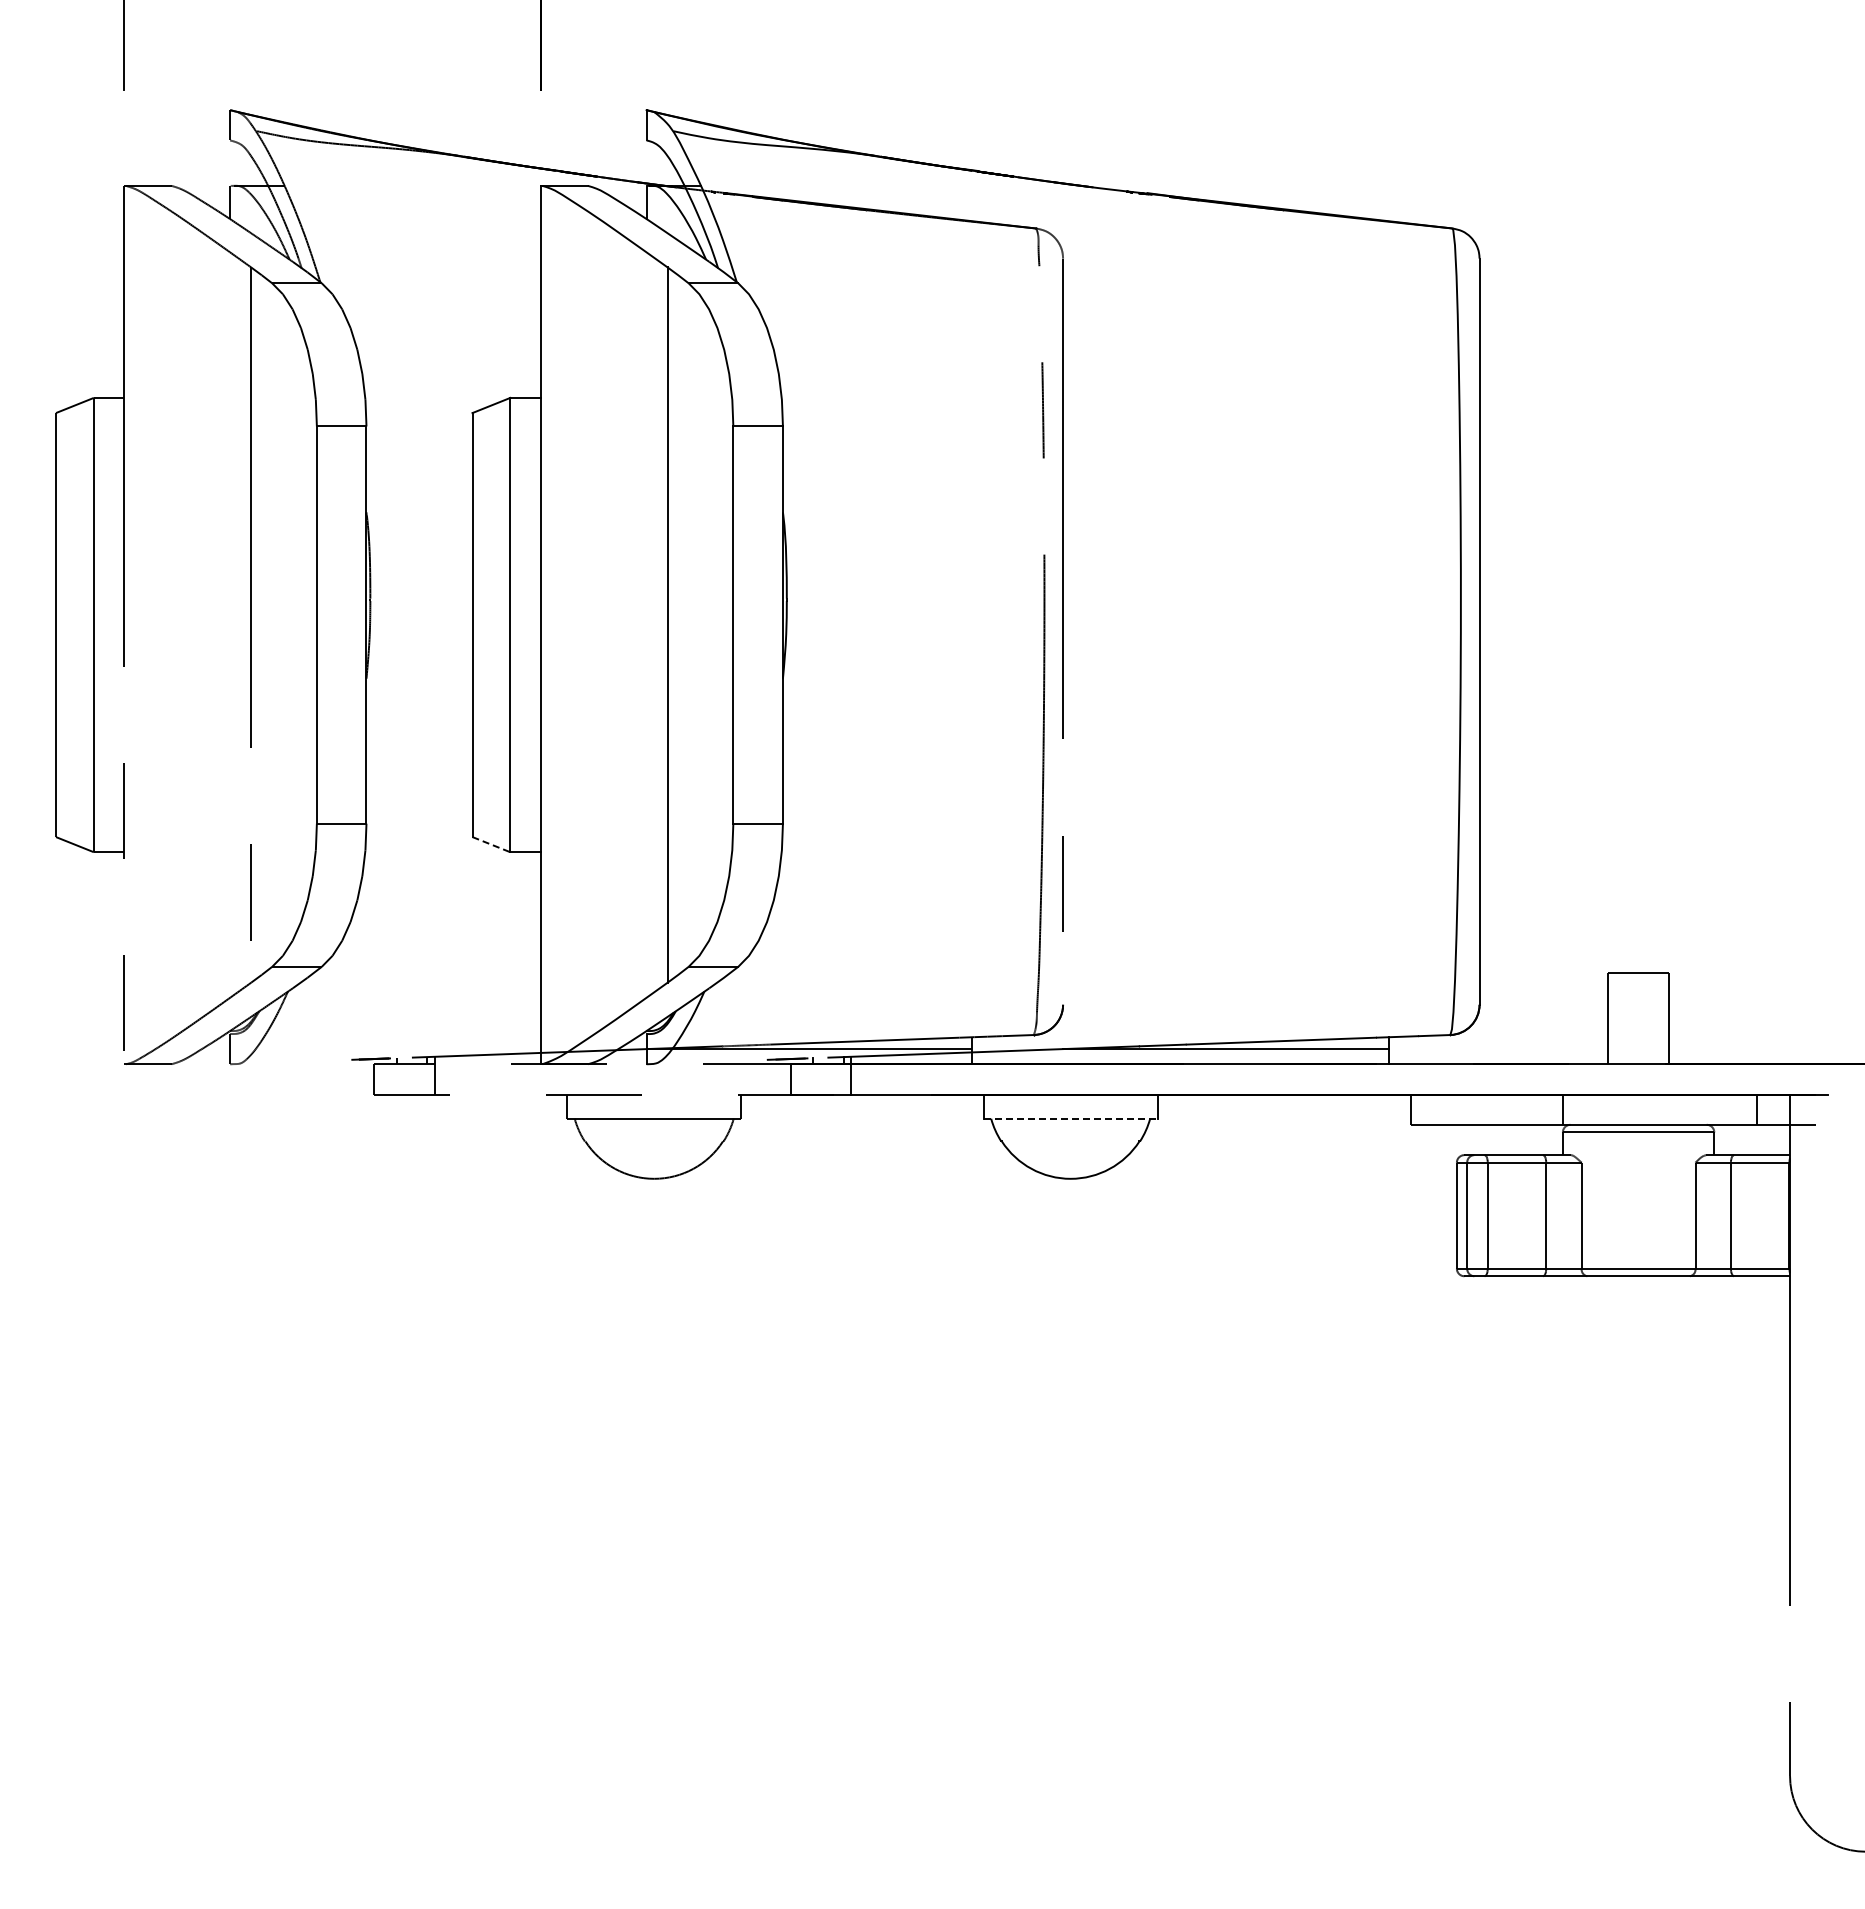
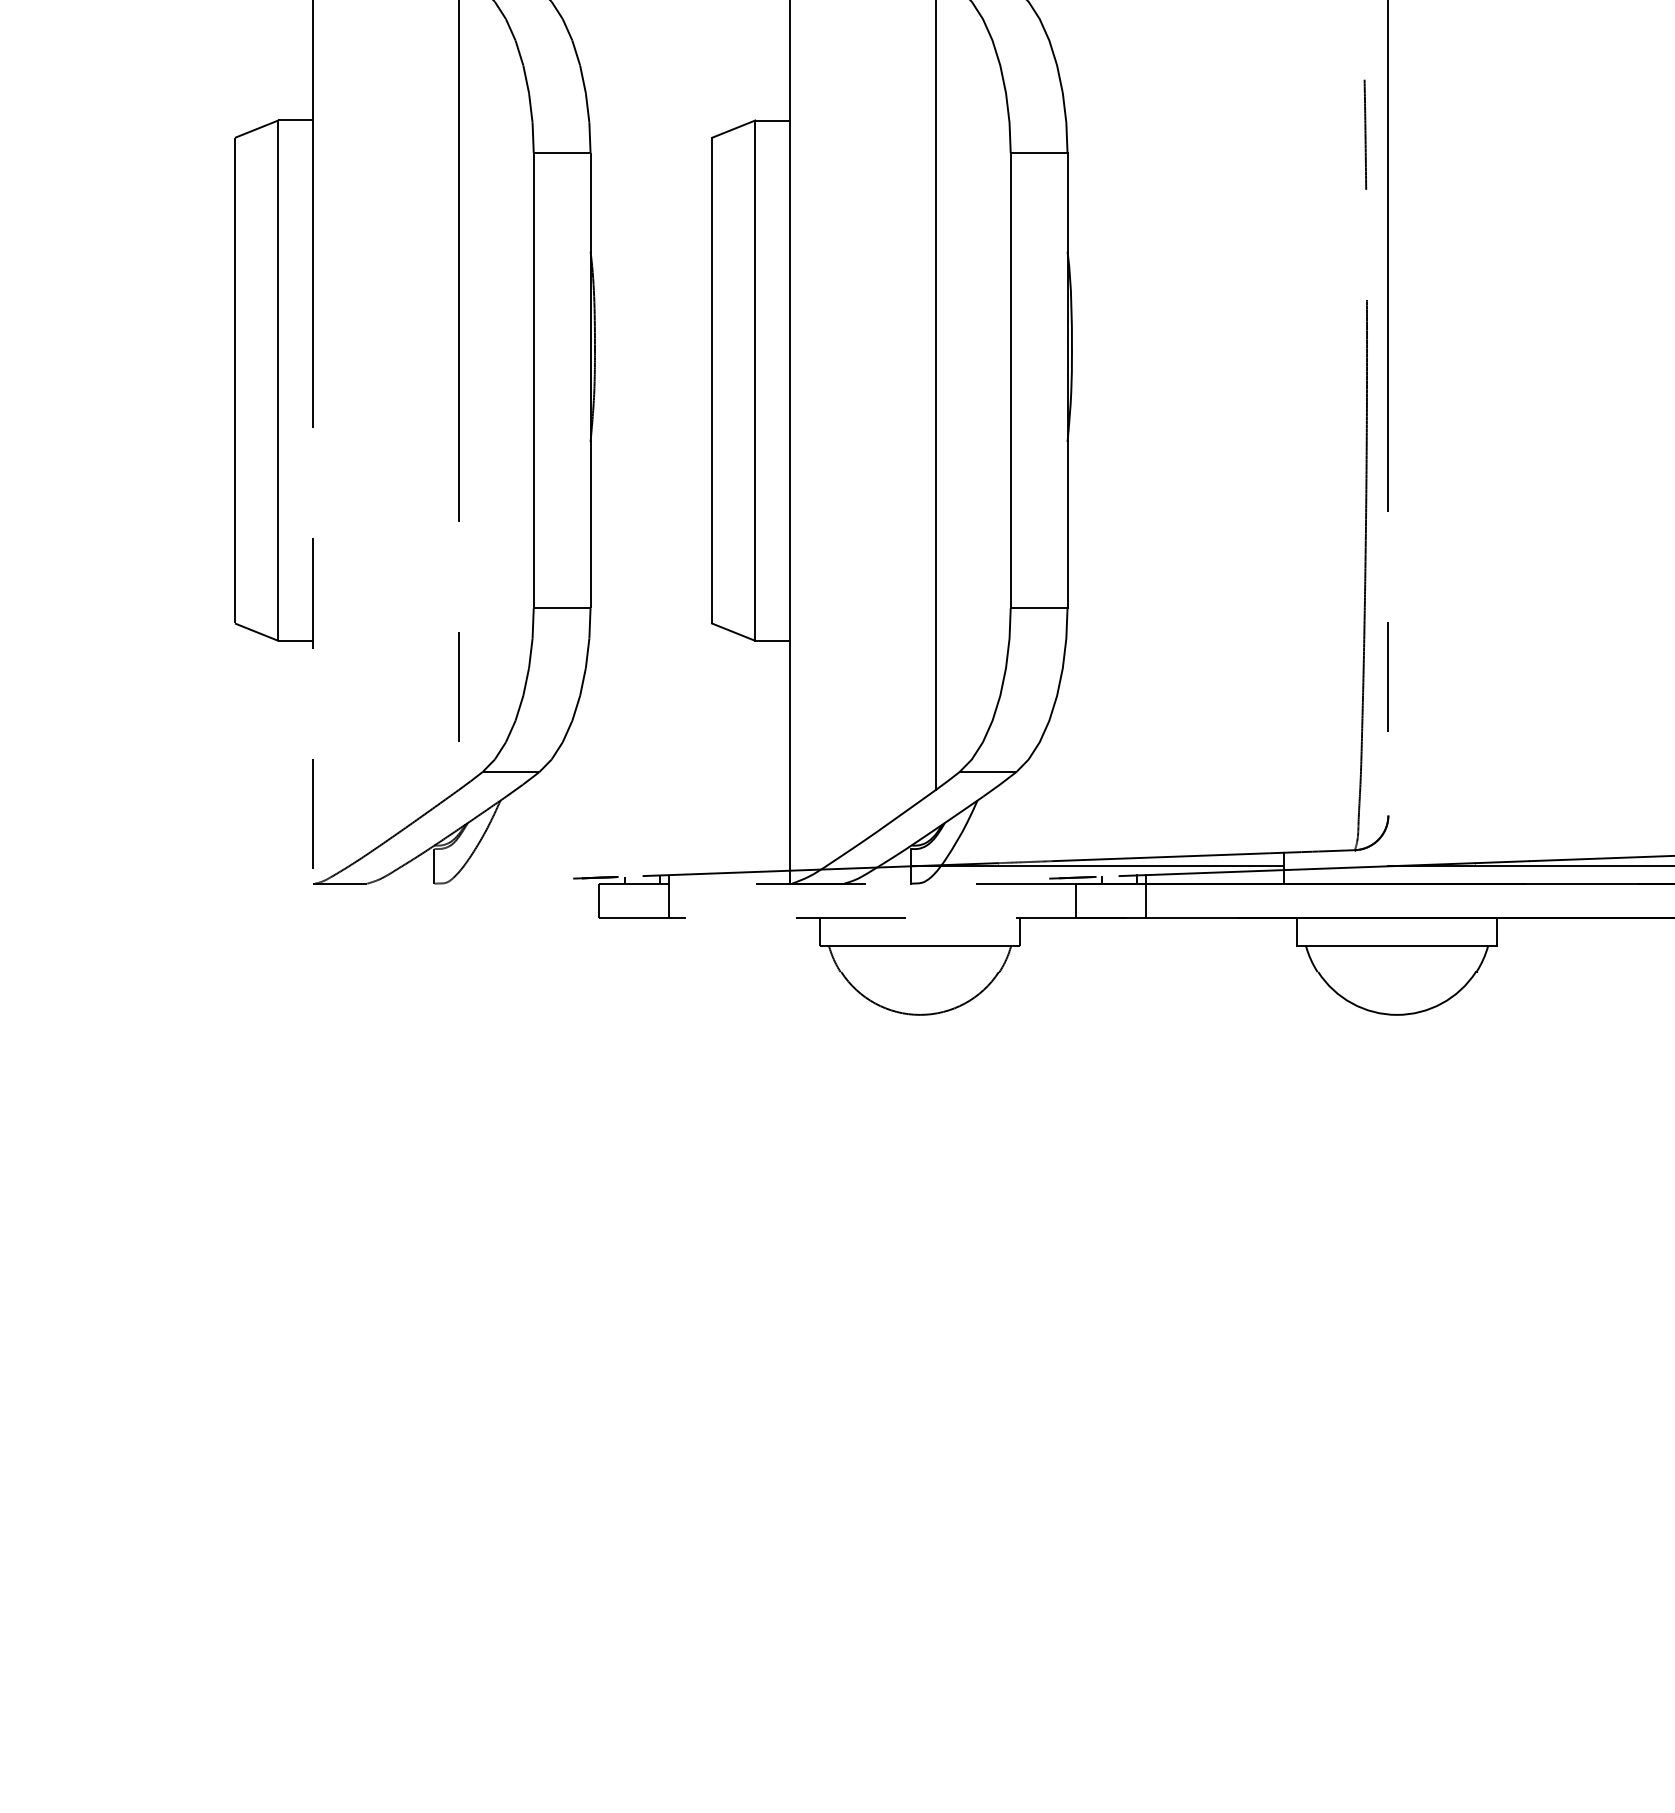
line: (491, 844) -> (733, 631), dashed -> solid
line: (1071, 1118) -> (1398, 945), dashed -> solid

